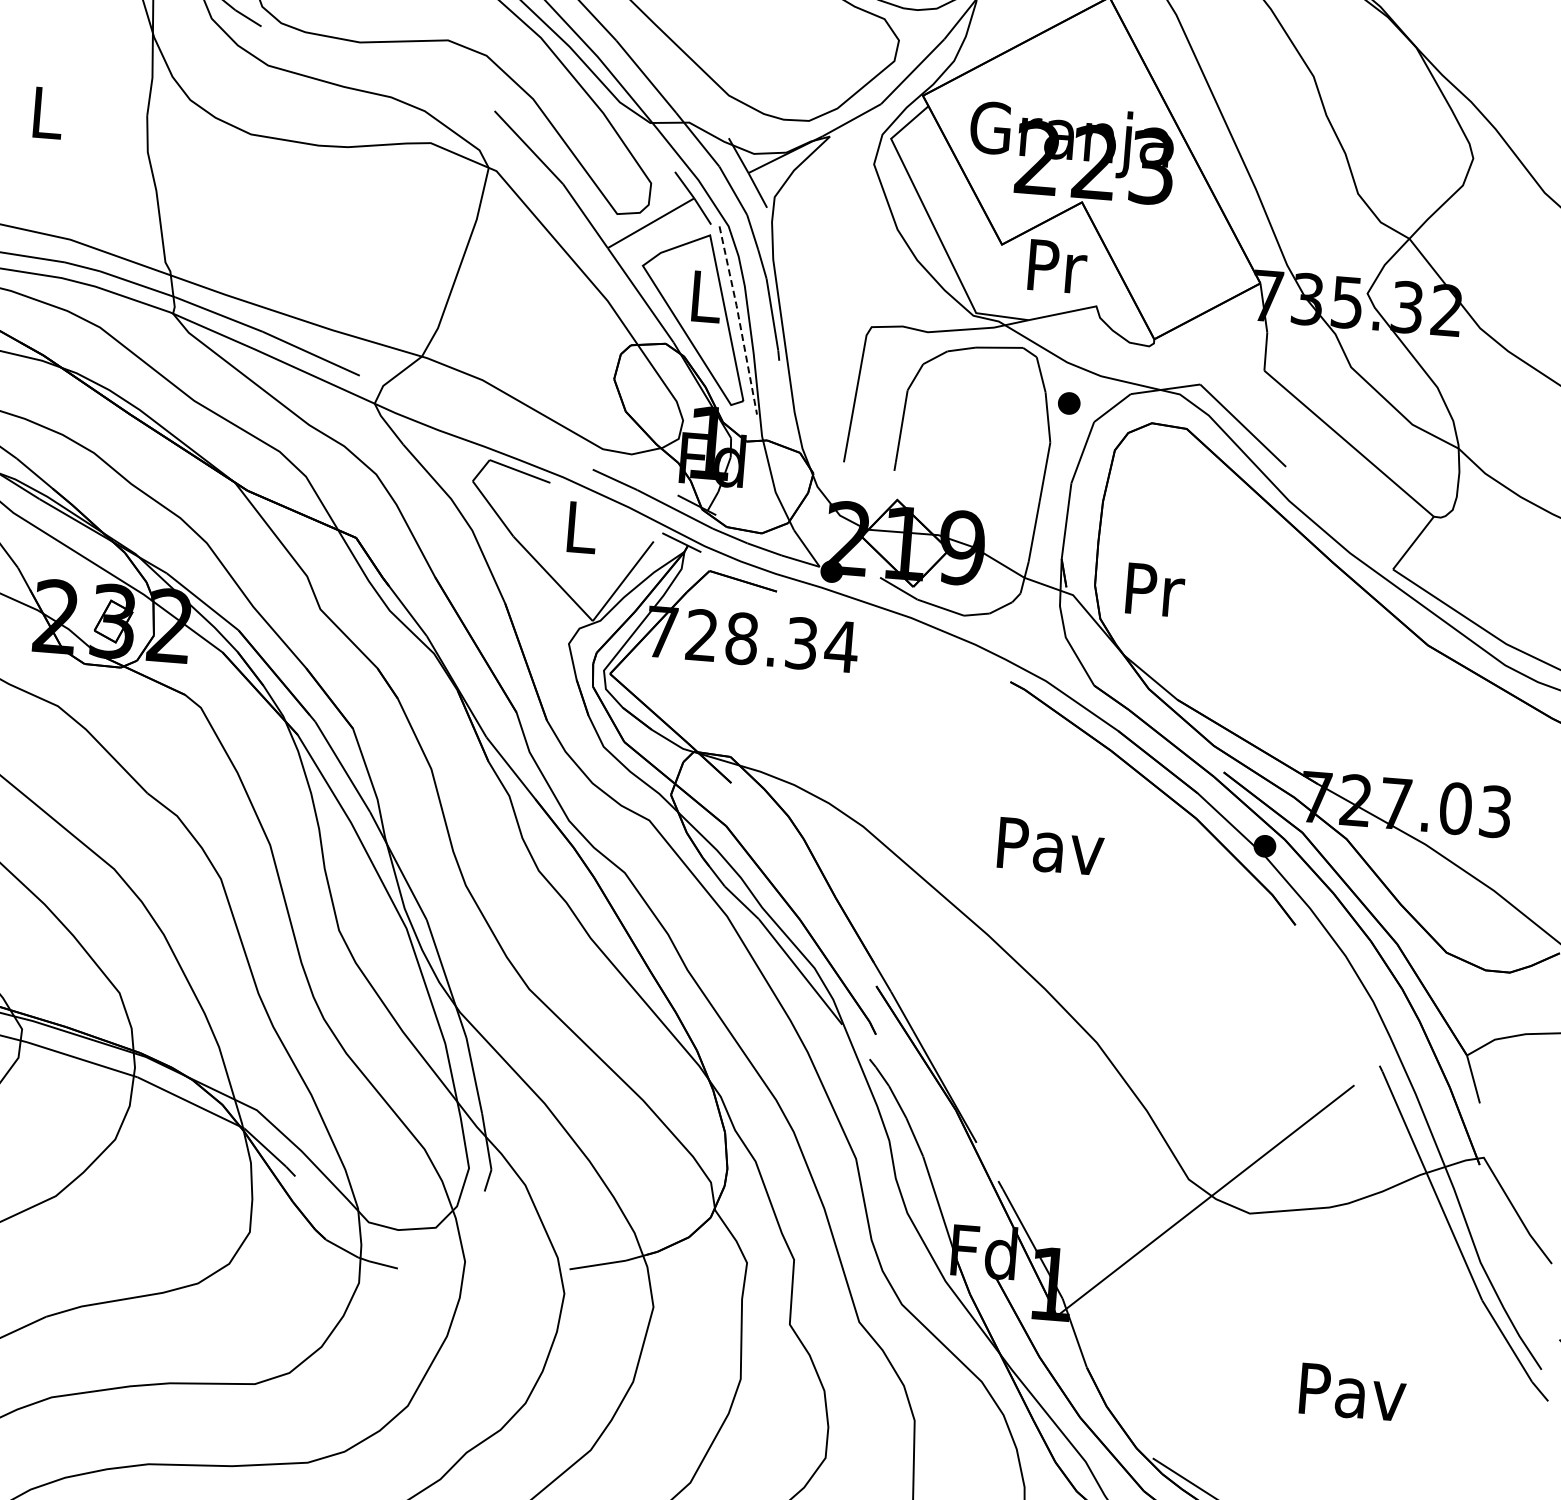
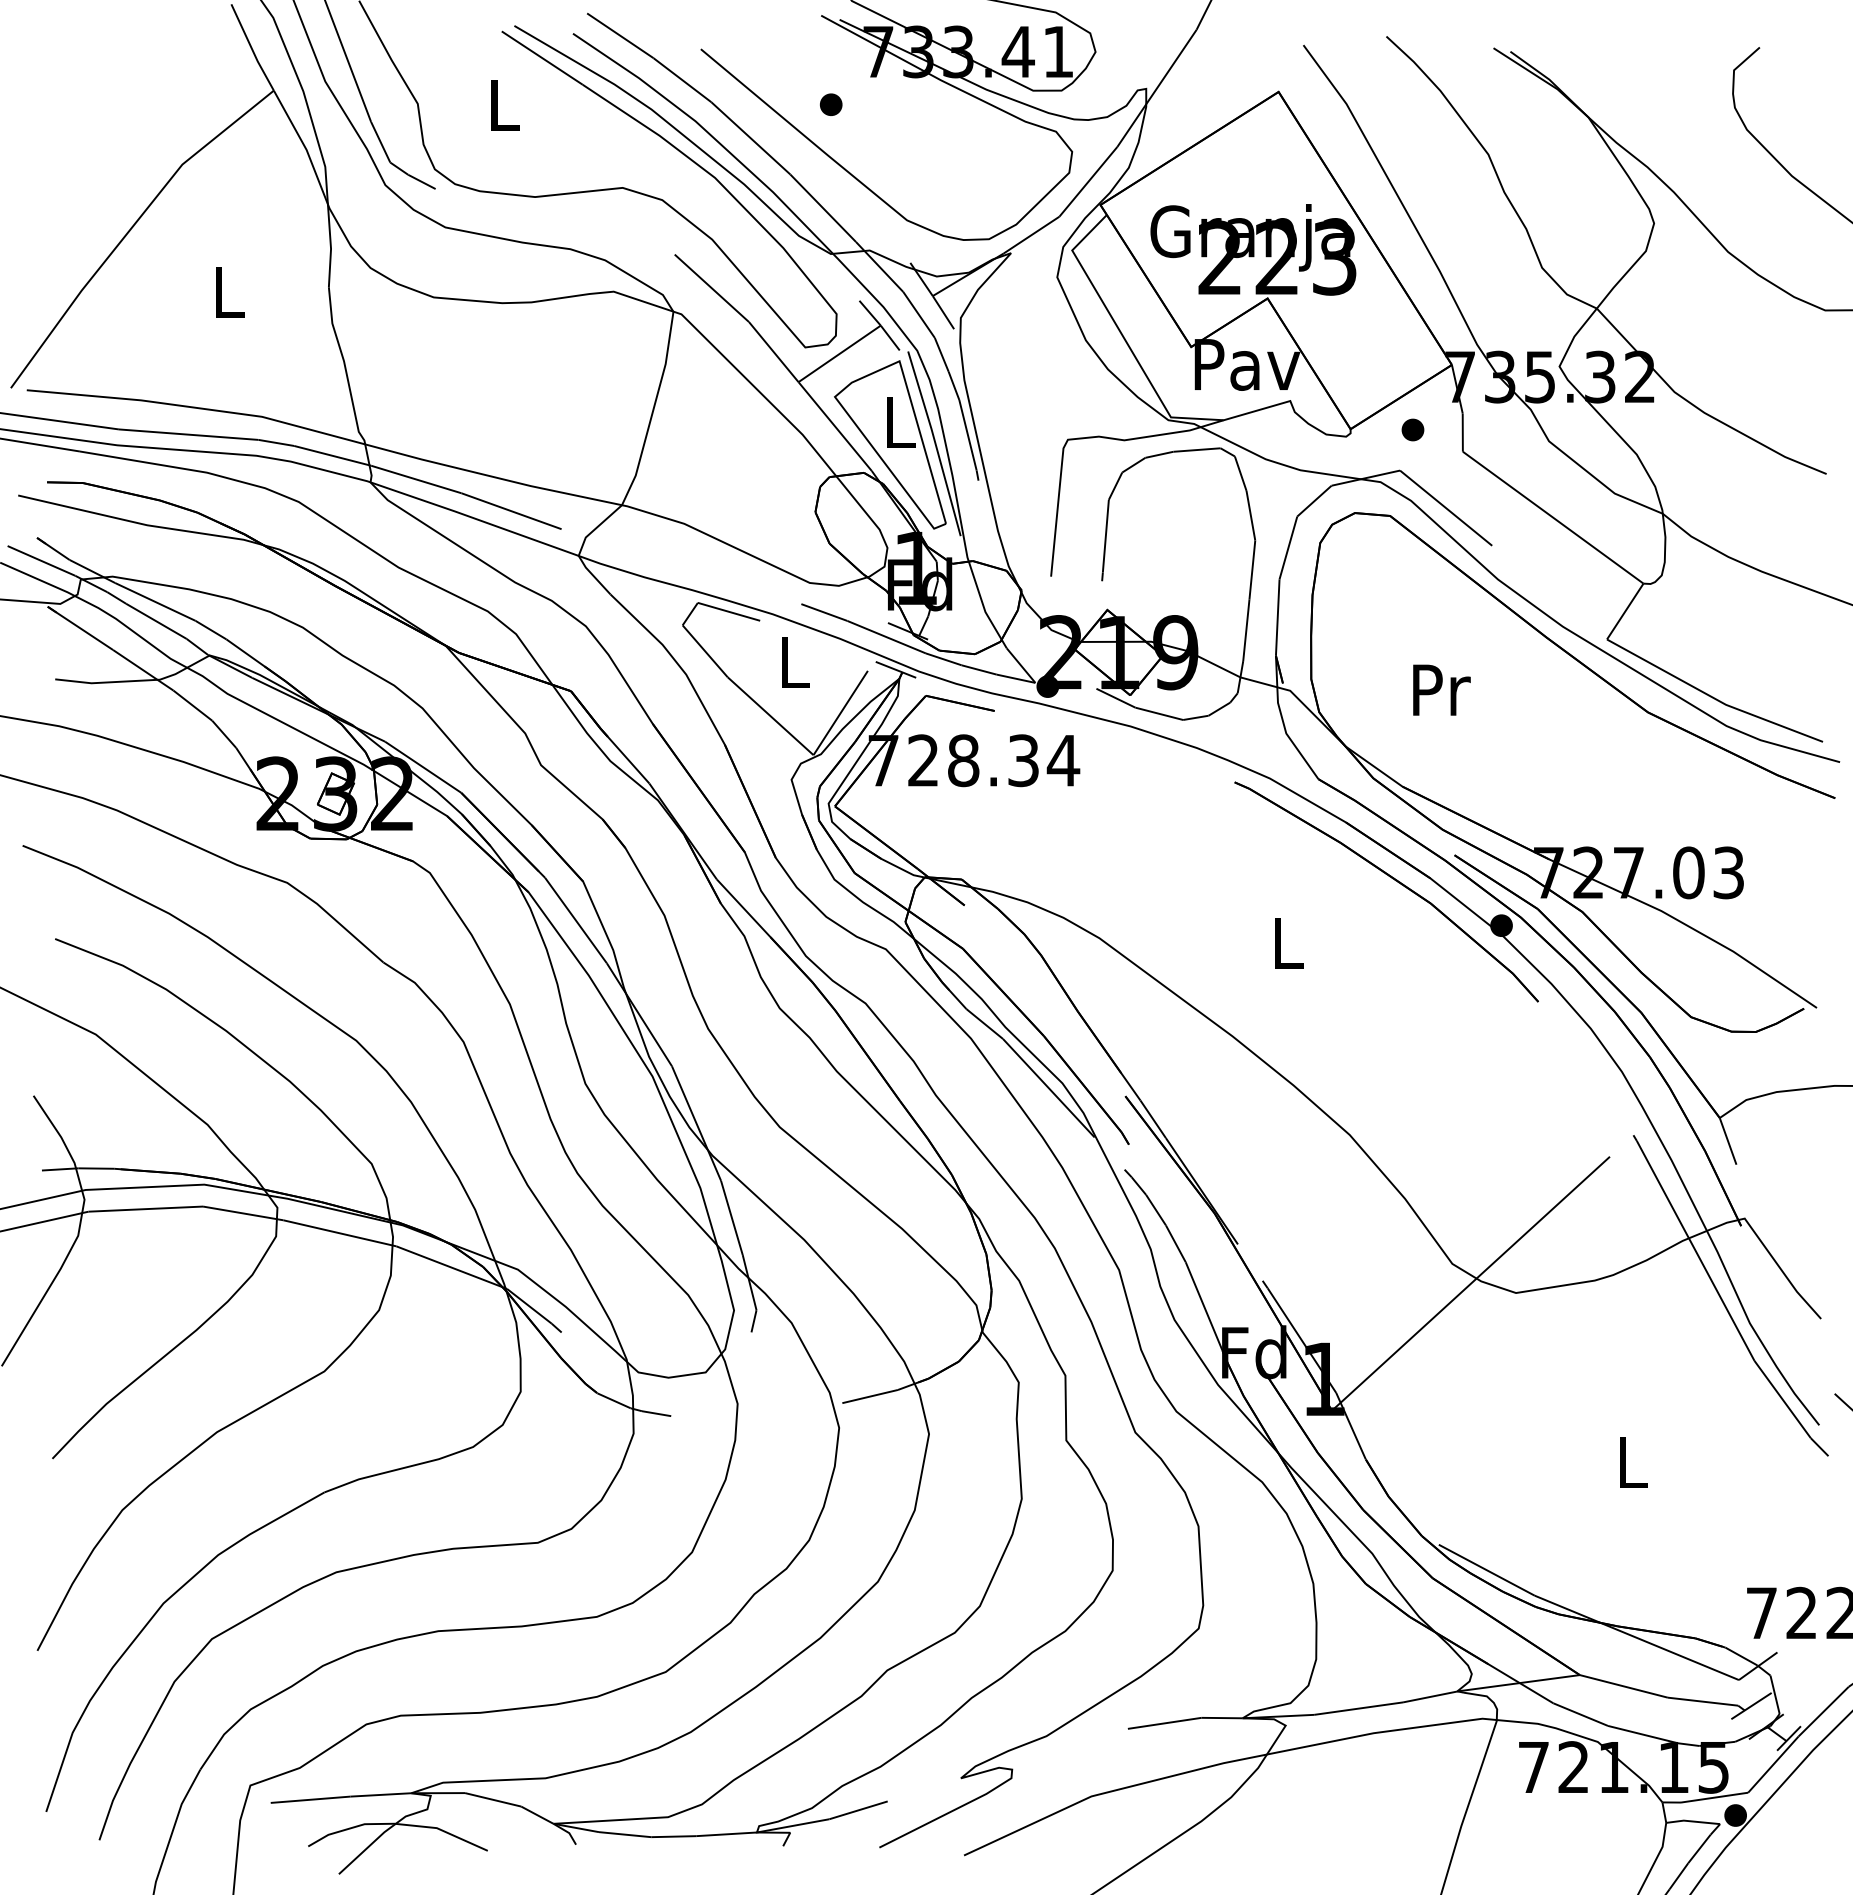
text: (1056, 266) -> (1247, 364), Pr -> Pav
line: (739, 319) -> (935, 442), dashed -> solid
part: (1068, 402) -> (1412, 429), moved
text: (1155, 589) -> (1441, 689), moved
text: (1051, 846) -> (1288, 943), Pav -> L
text: (1353, 1392) -> (1633, 1463), Pav -> L

